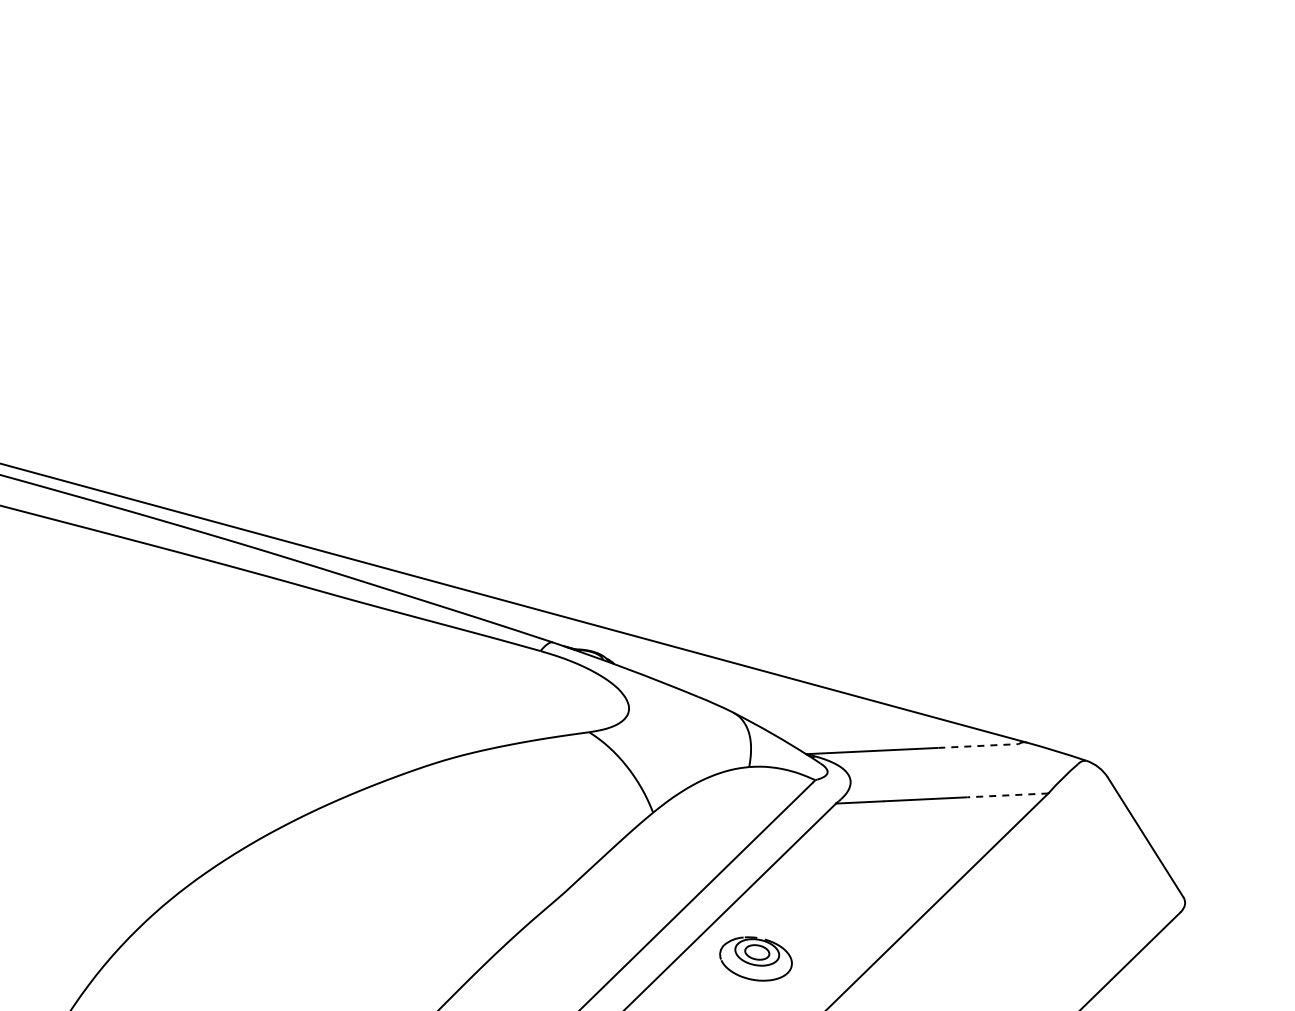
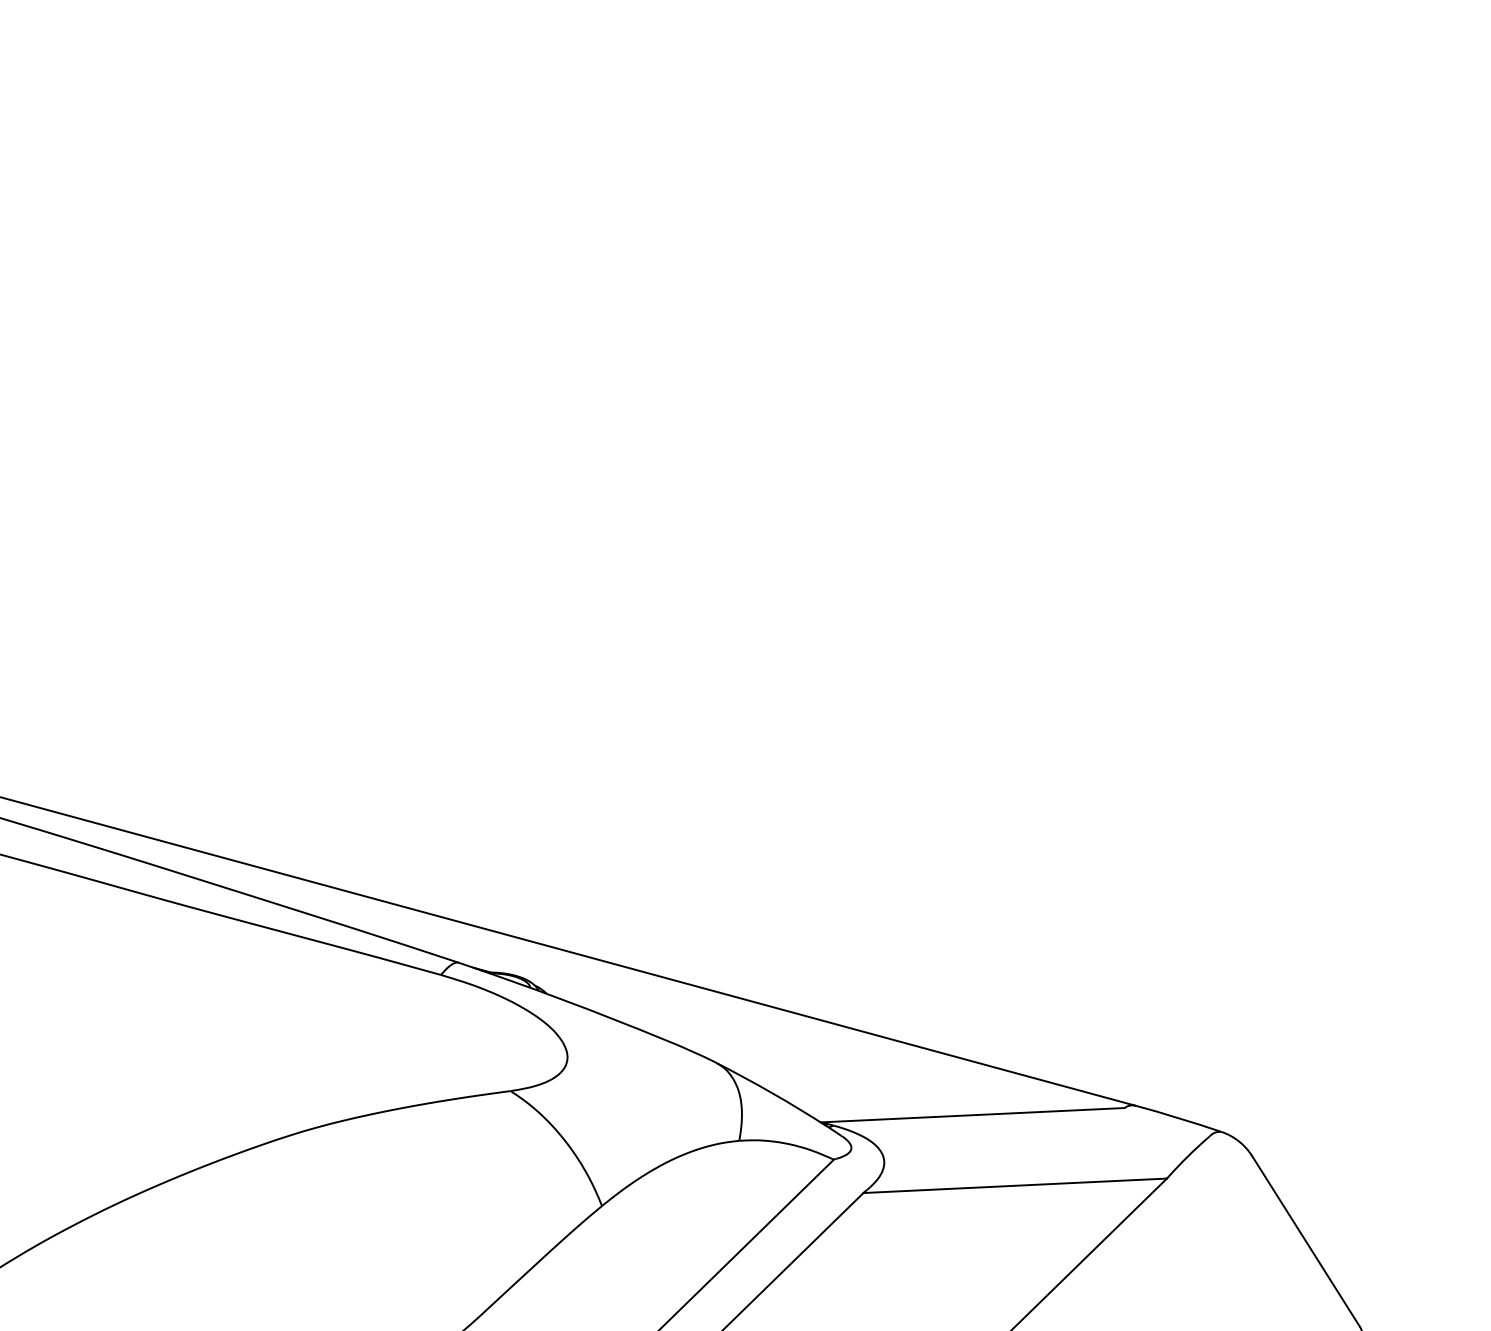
line: (978, 745) -> (1067, 1110), dashed -> solid
line: (1007, 795) -> (1108, 1181), dashed -> solid

